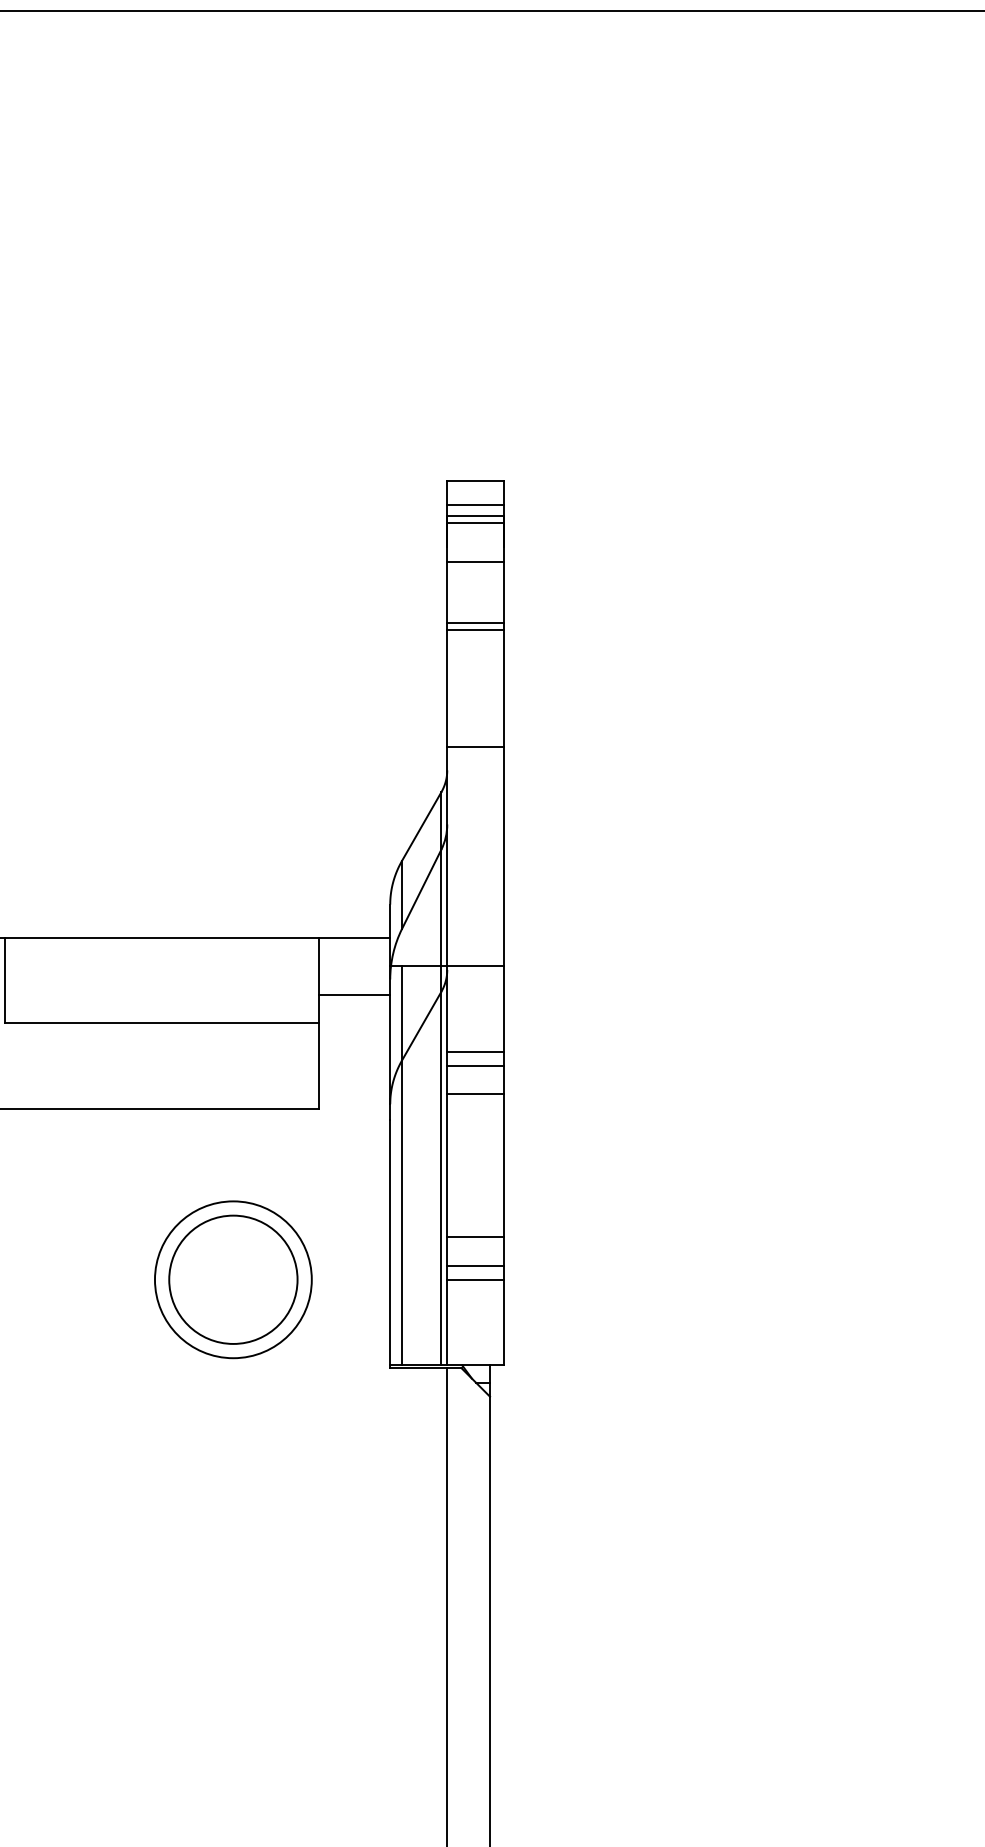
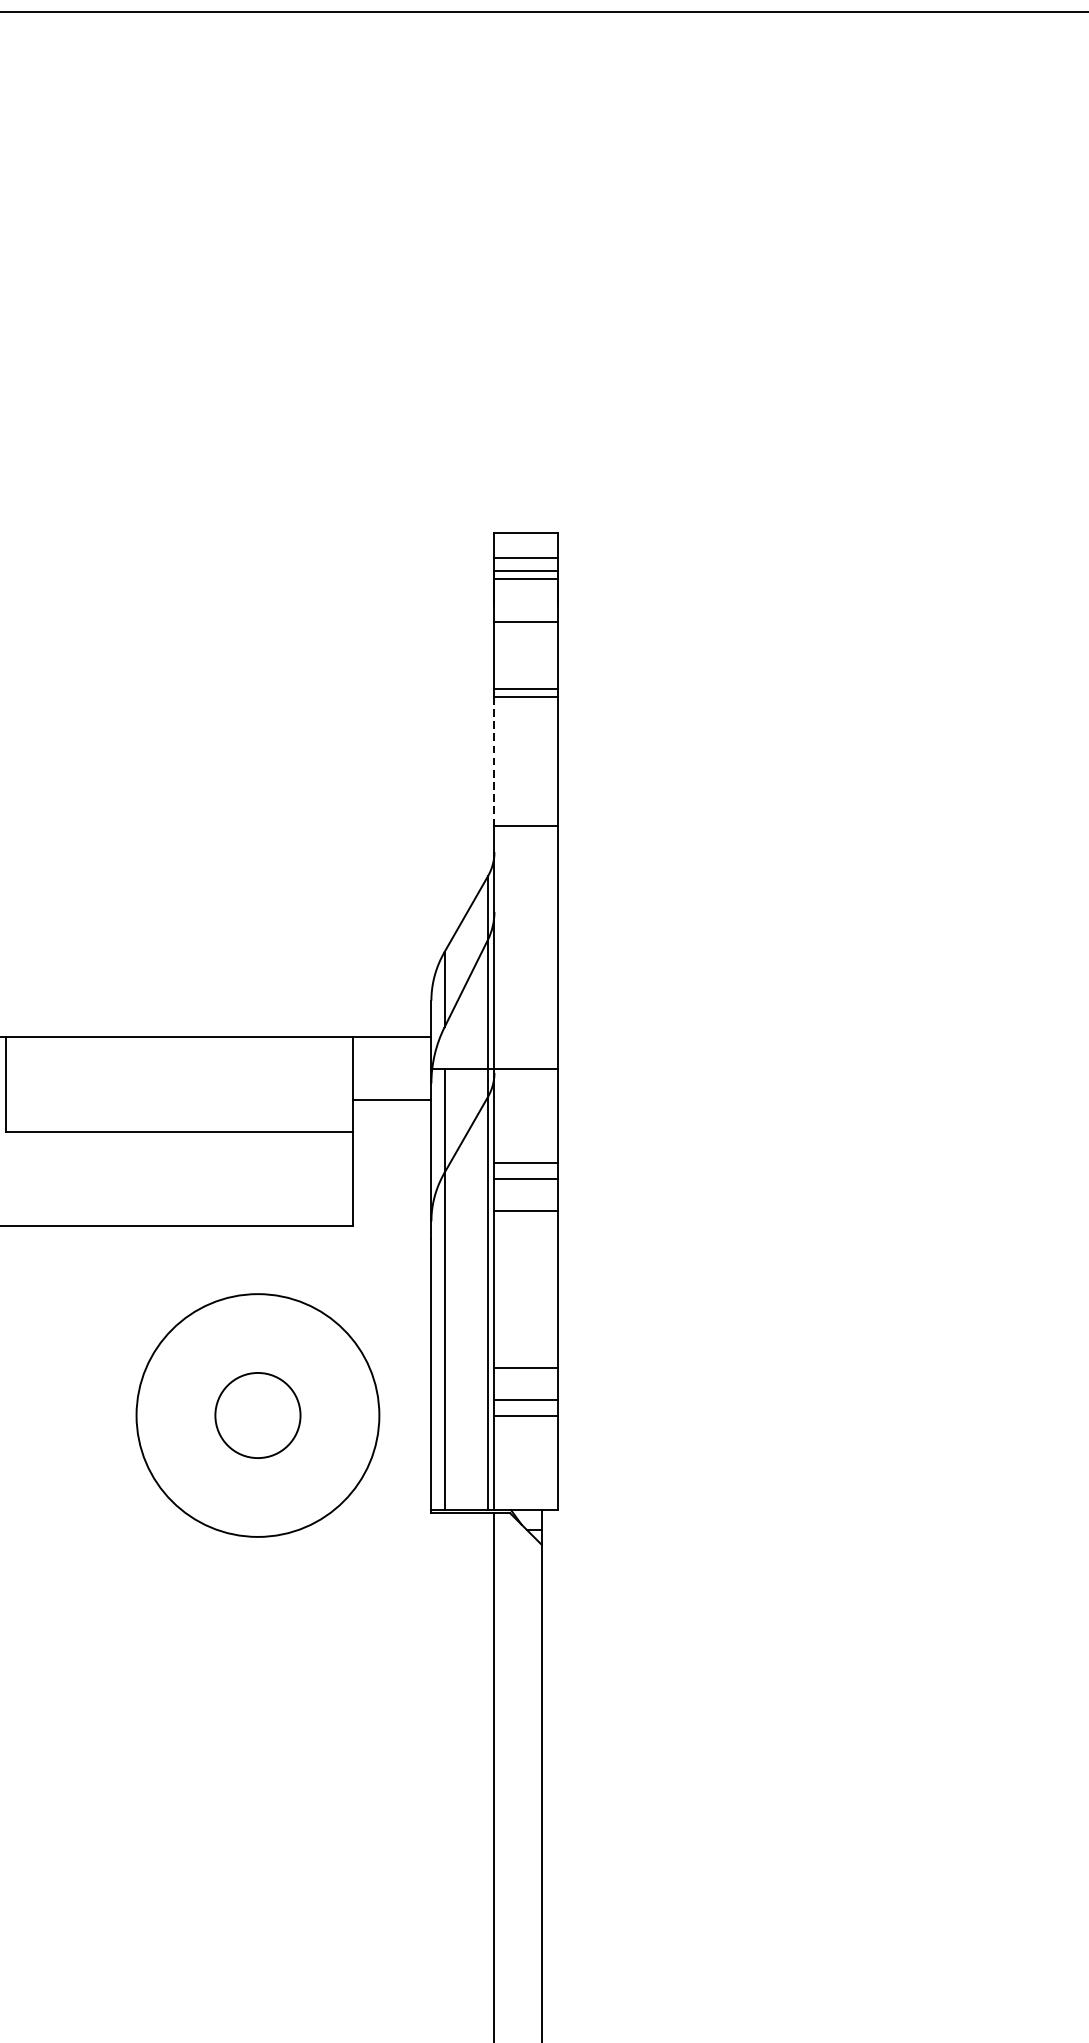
line: (447, 688) -> (494, 761), solid -> dashed
circle: (232, 1279) -> (256, 1415), size x1.4
circle: (233, 1279) -> (258, 1415), size x0.6

